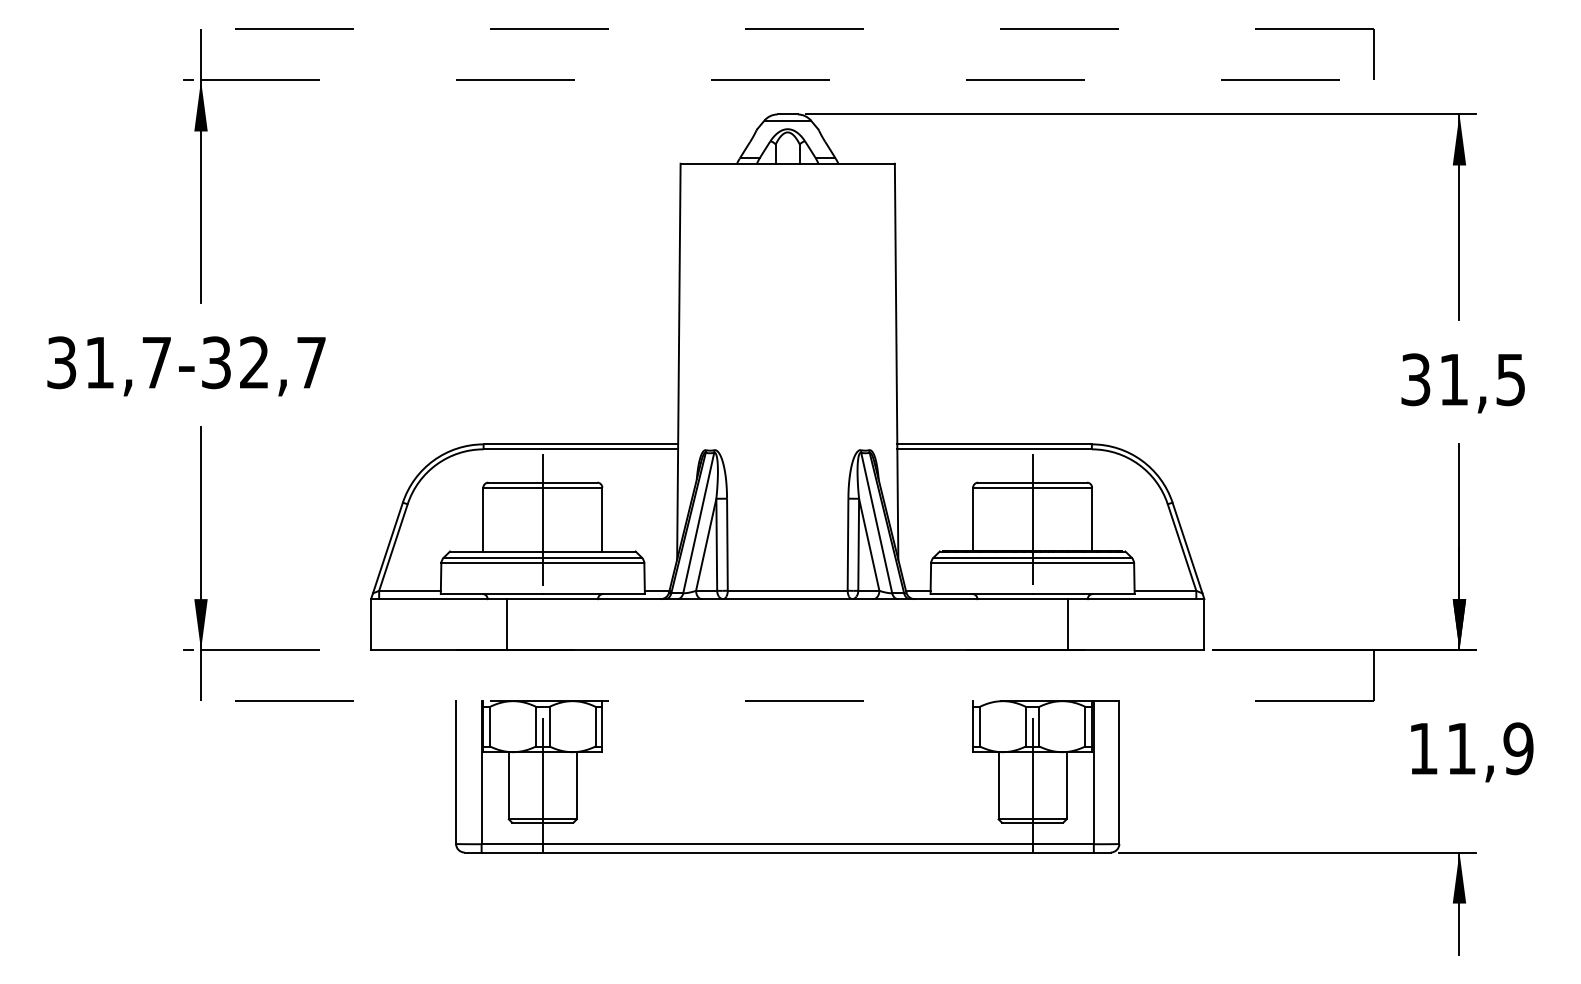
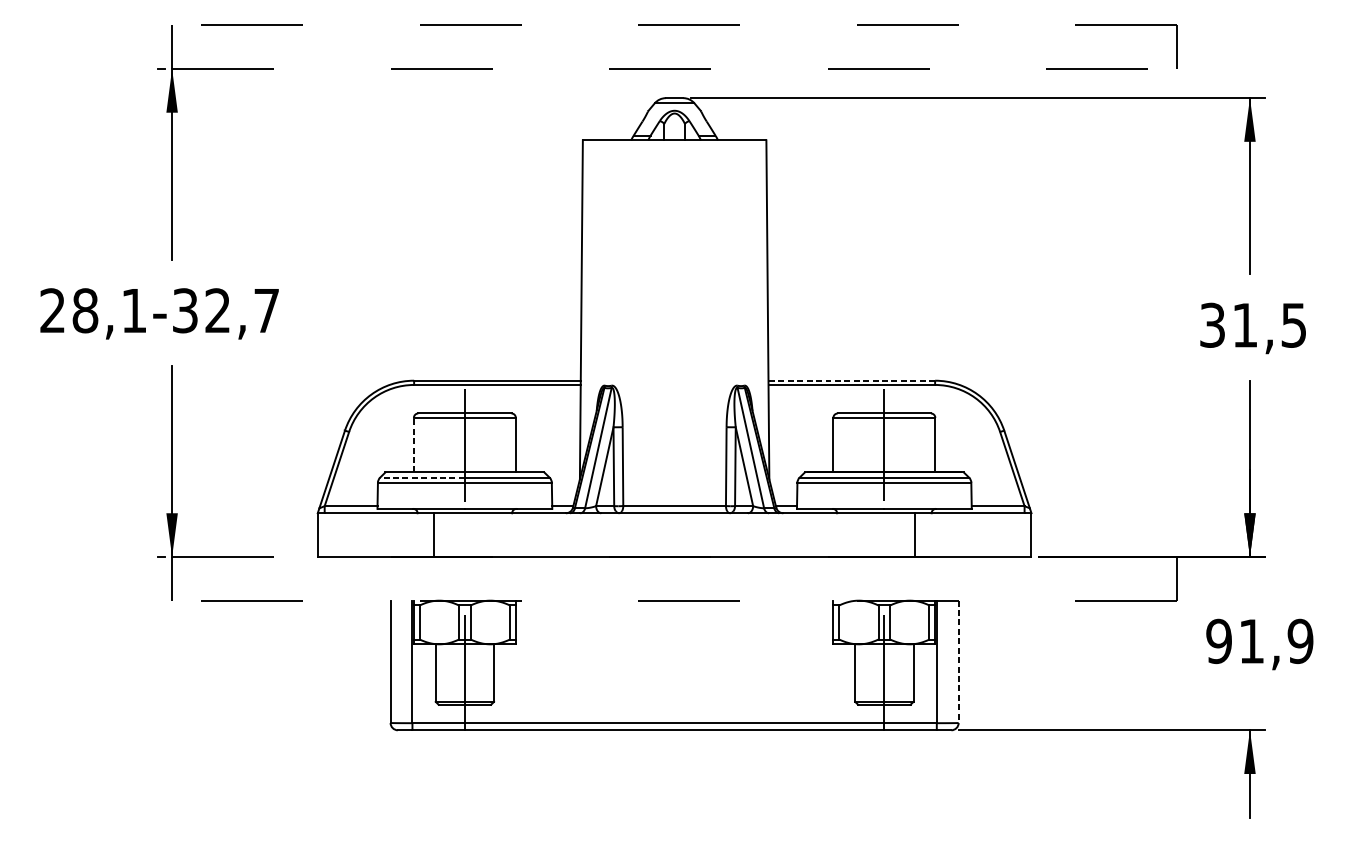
text: (108, 362) -> (92, 310), 31,7-32,7 -> 28,1-32,7
line: (994, 444) -> (851, 380), solid -> dashed
line: (483, 519) -> (414, 445), solid -> dashed
line: (492, 557) -> (421, 477), solid -> dashed
text: (1423, 748) -> (1219, 641), 11,9 -> 91,9
line: (1119, 773) -> (958, 662), solid -> dashed

